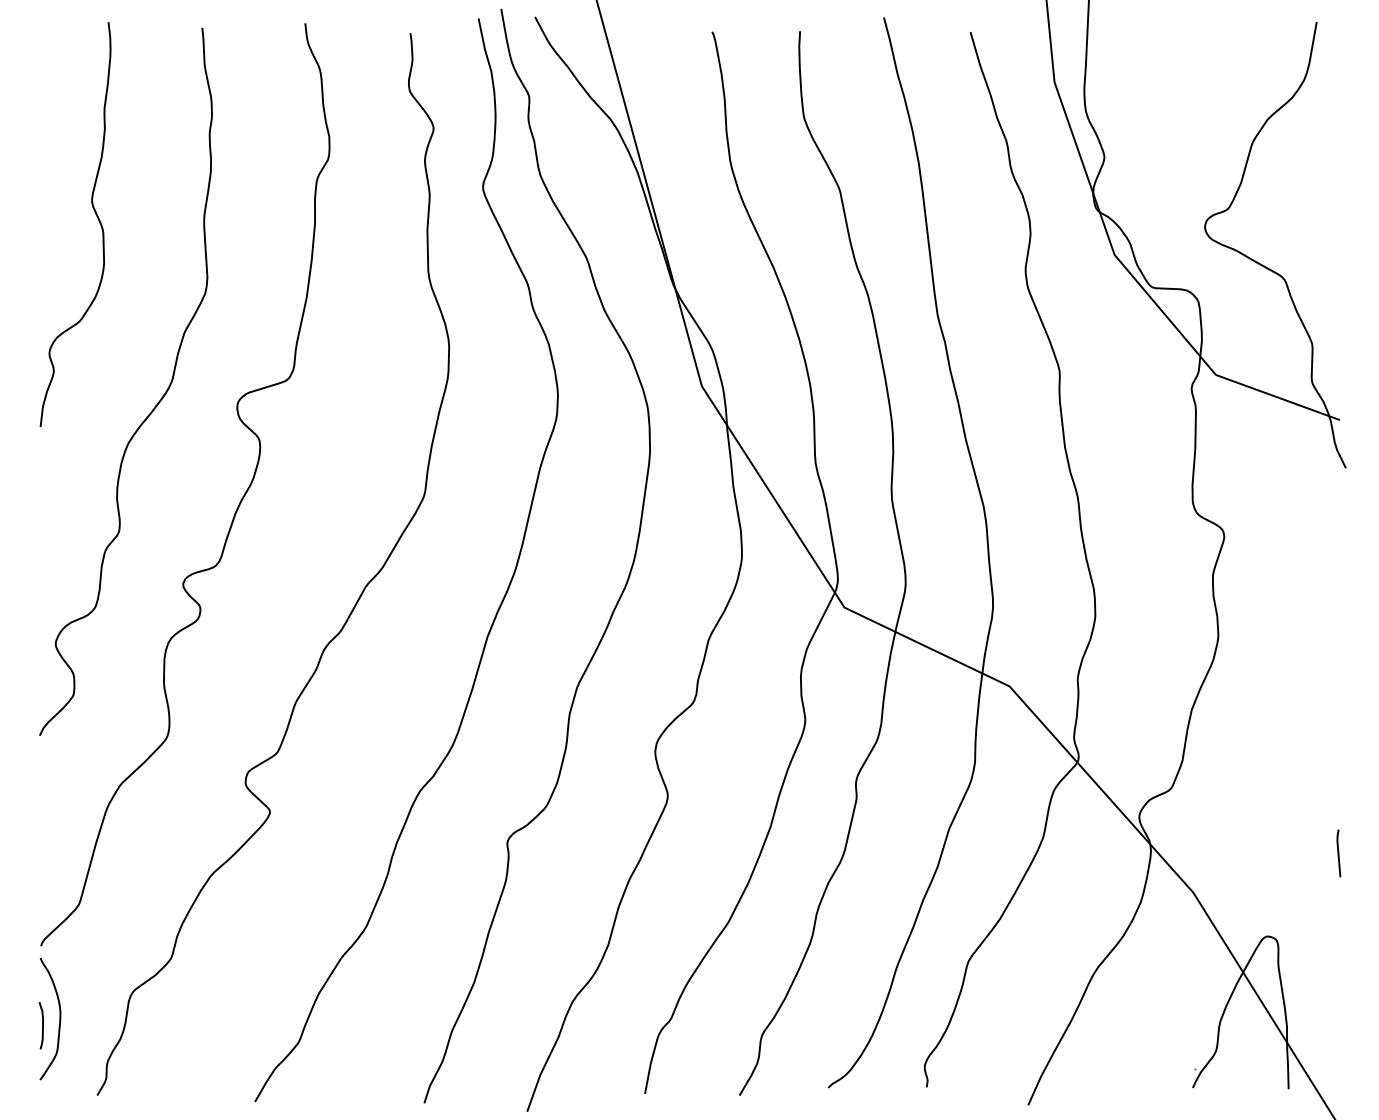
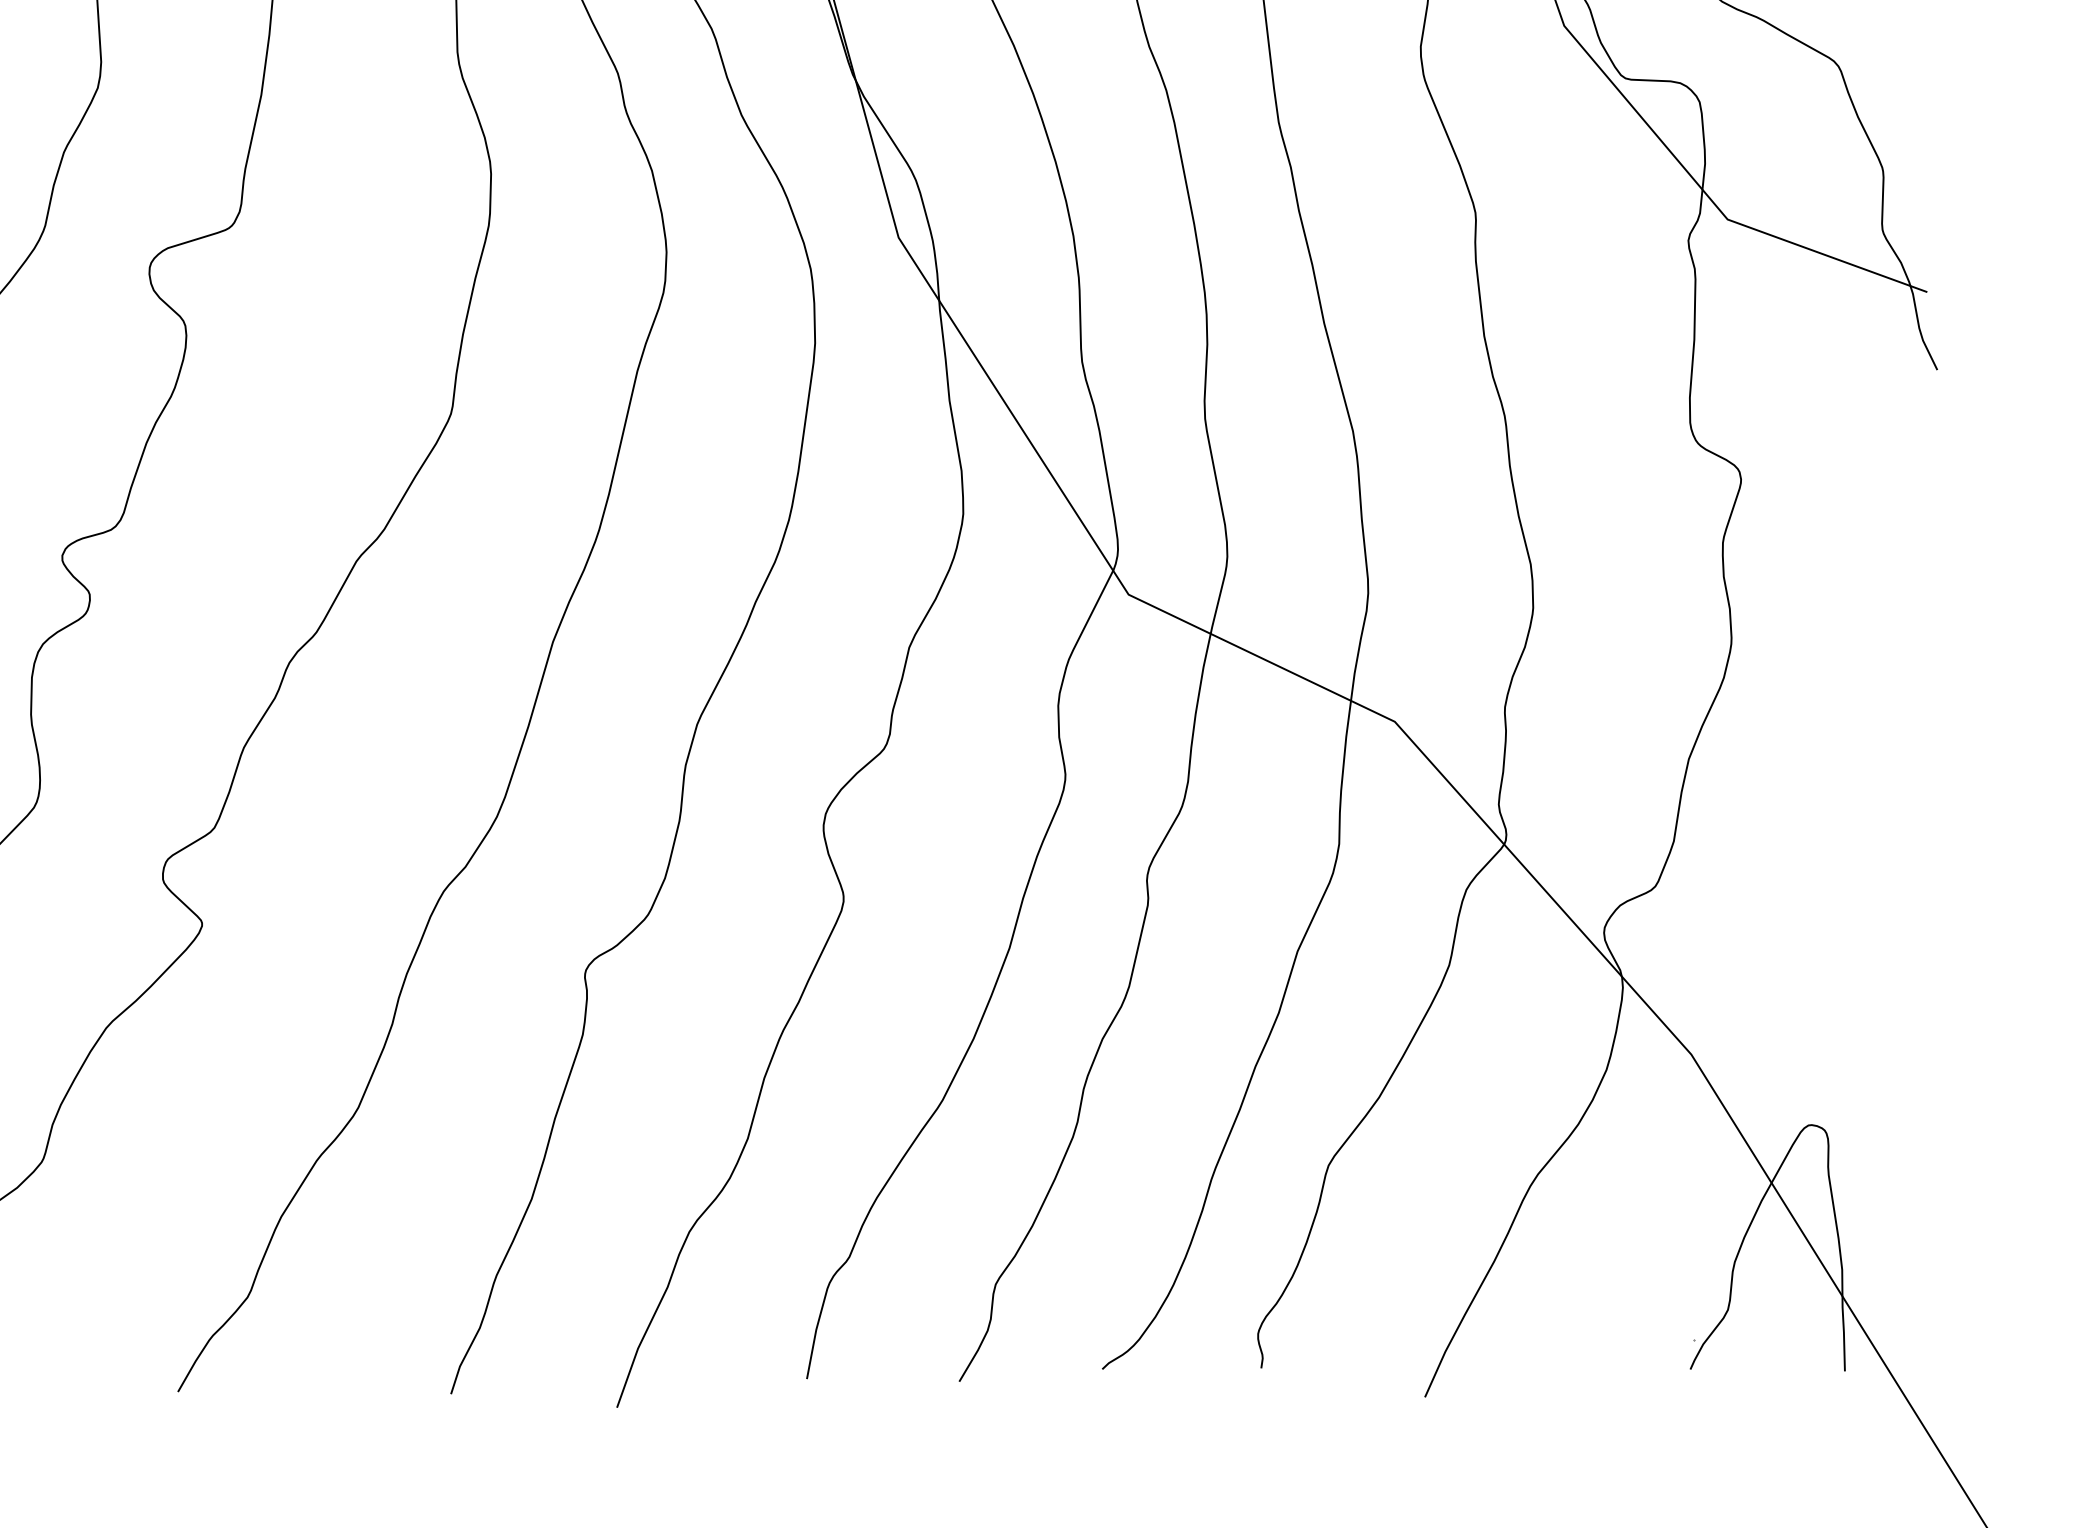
line: (1338, 853) -> (1925, 991), removed

